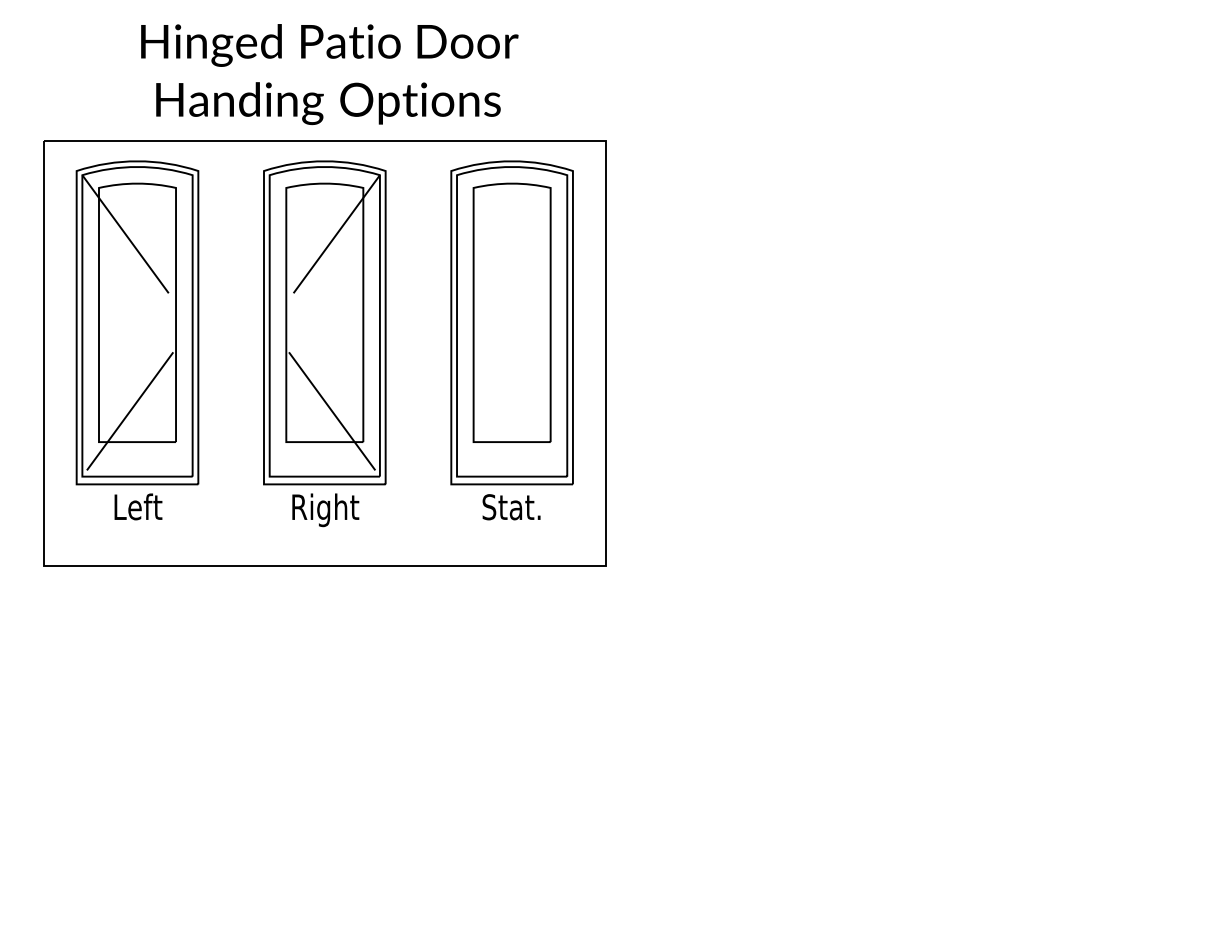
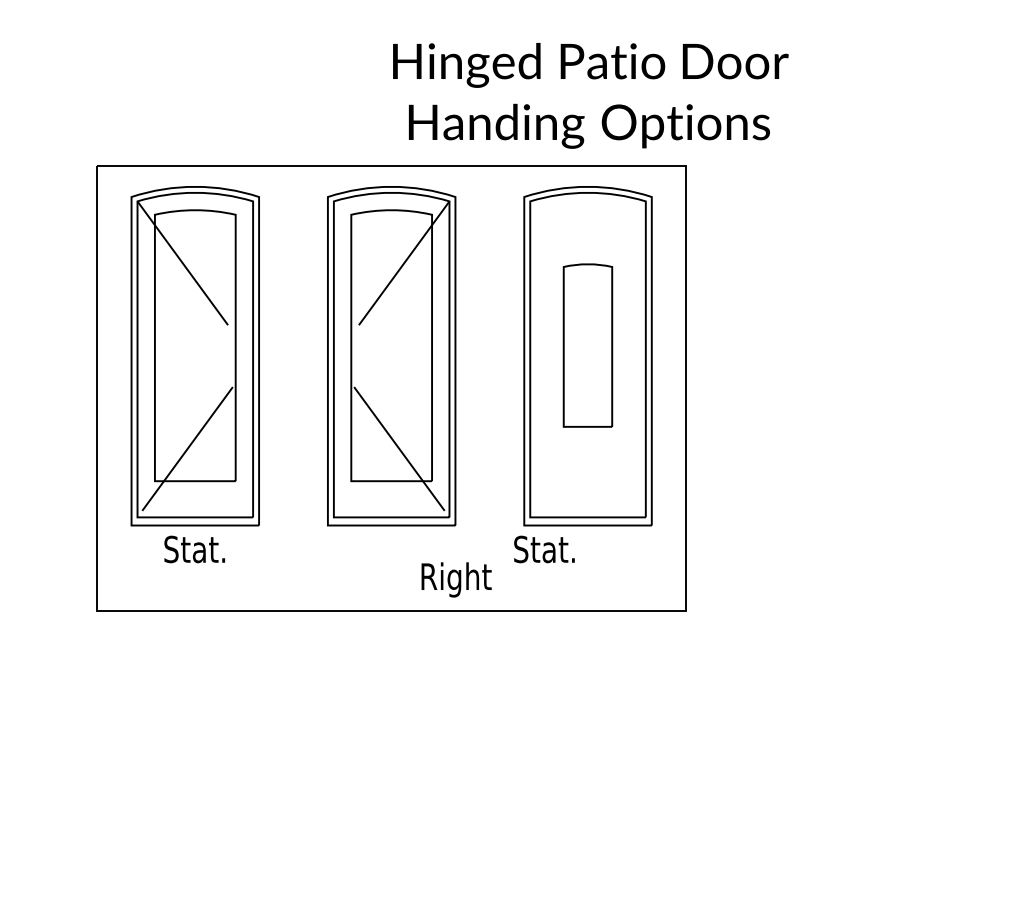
text: (329, 74) -> (590, 95), moved
part: (511, 312) -> (587, 345), size x0.6
text: (136, 506) -> (194, 548), Left -> Stat.
text: (511, 507) -> (544, 549), moved
text: (325, 510) -> (456, 580), moved

